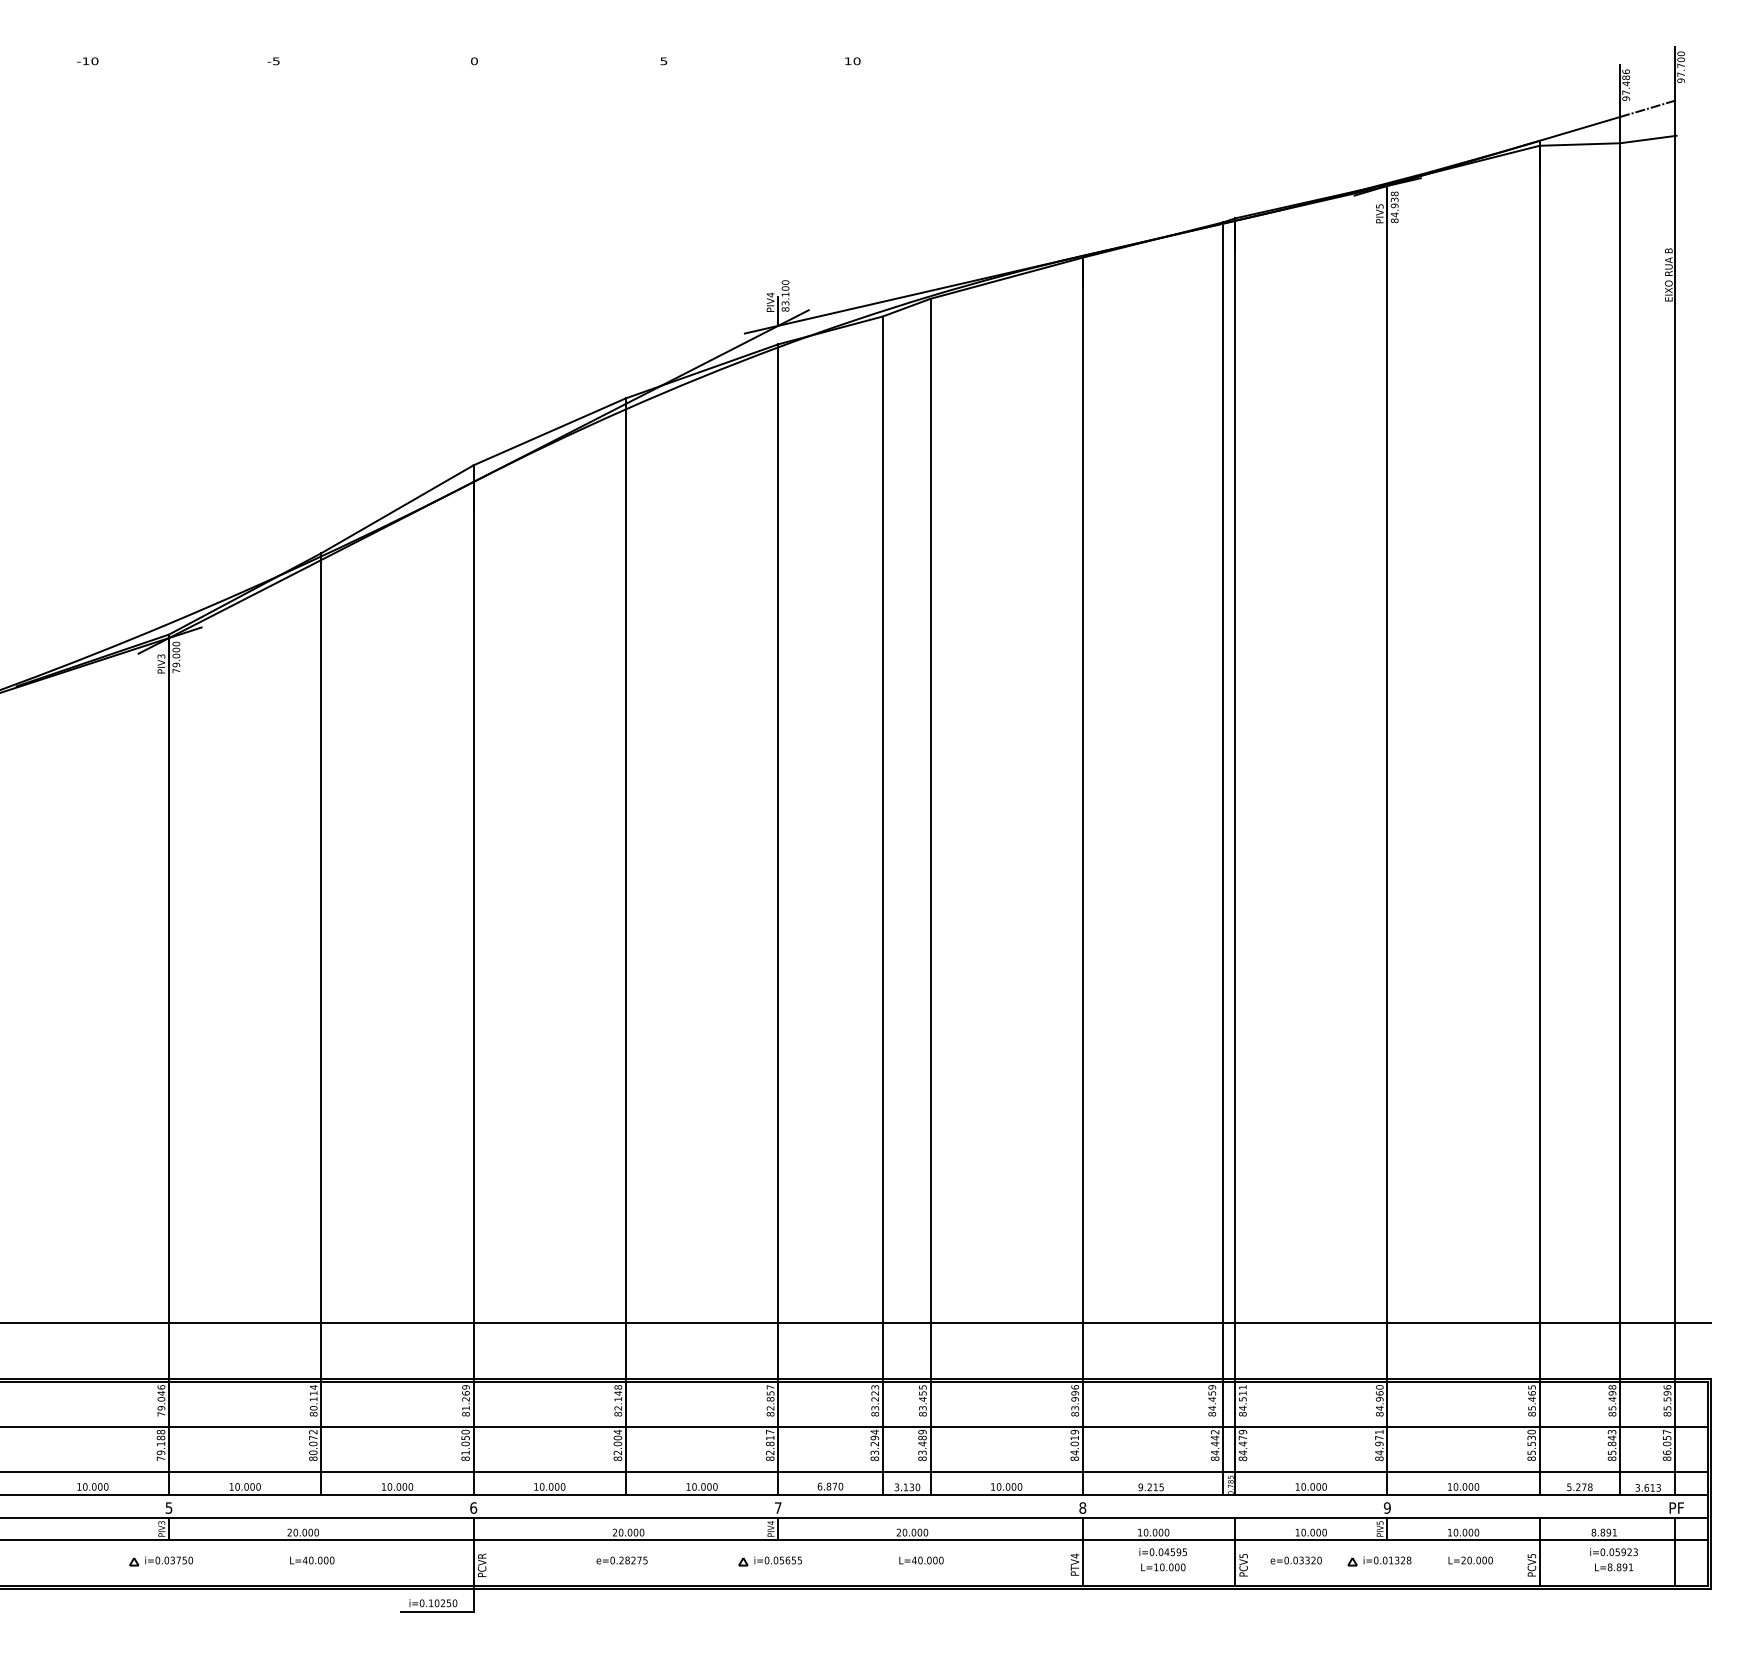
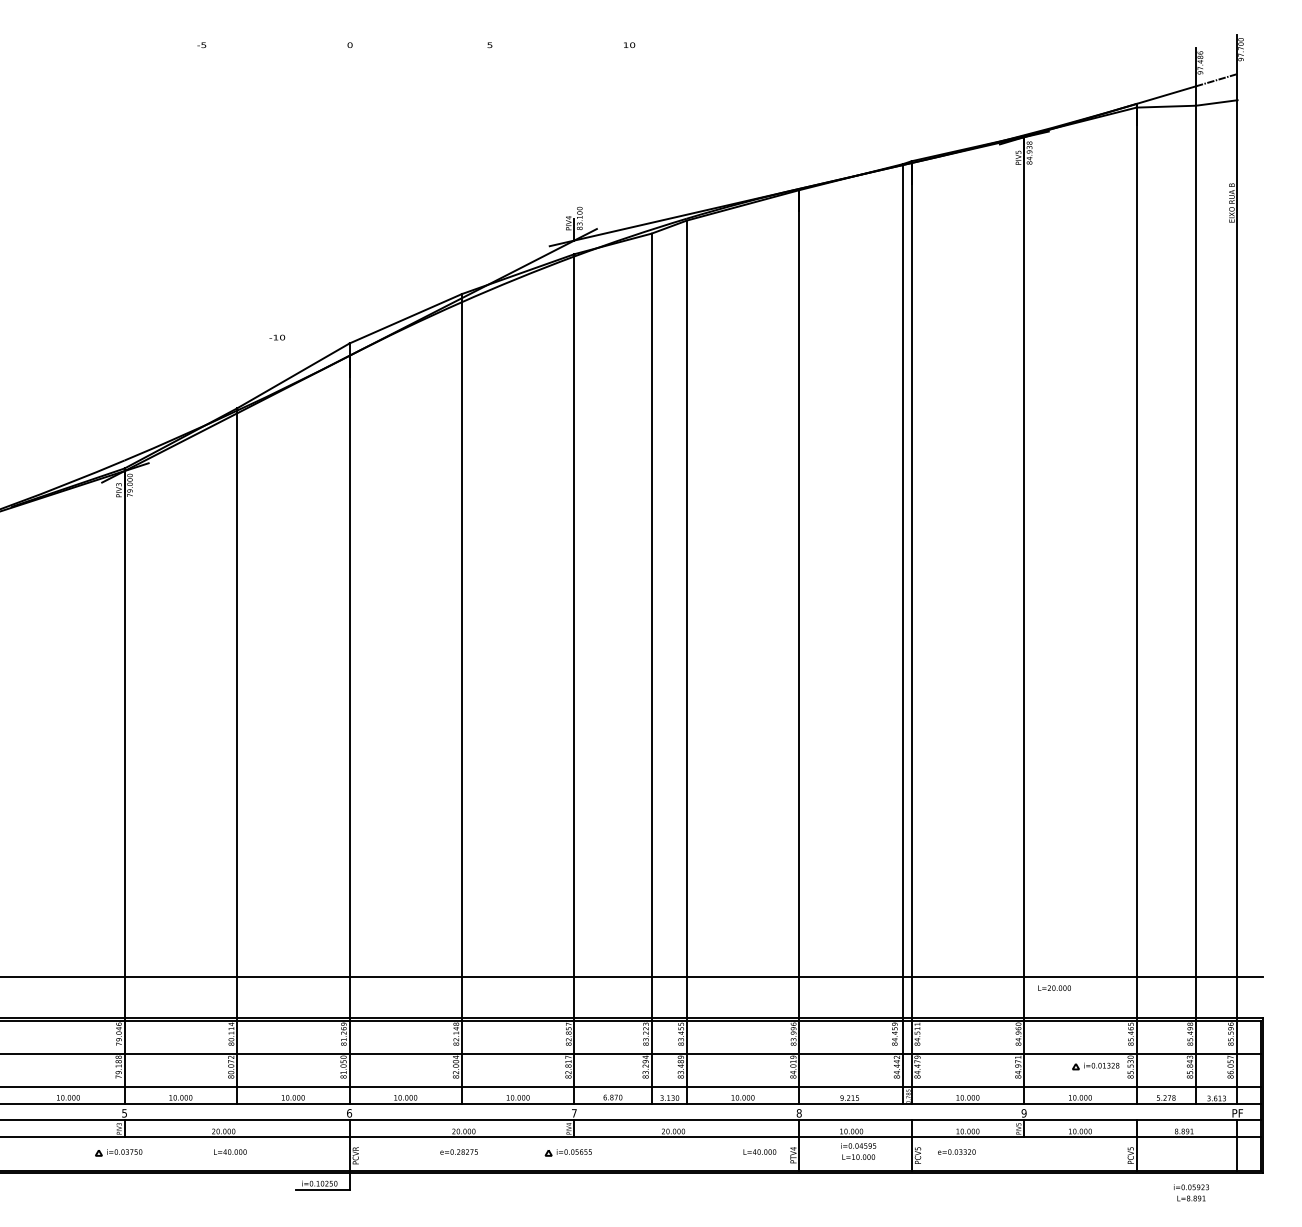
text: (87, 61) -> (277, 337), moved
text: (1613, 1559) -> (1191, 1192), moved
text: (921, 1560) -> (759, 1152), moved
text: (1470, 1560) -> (1054, 988), moved
part: (1379, 1561) -> (1095, 1066), moved

